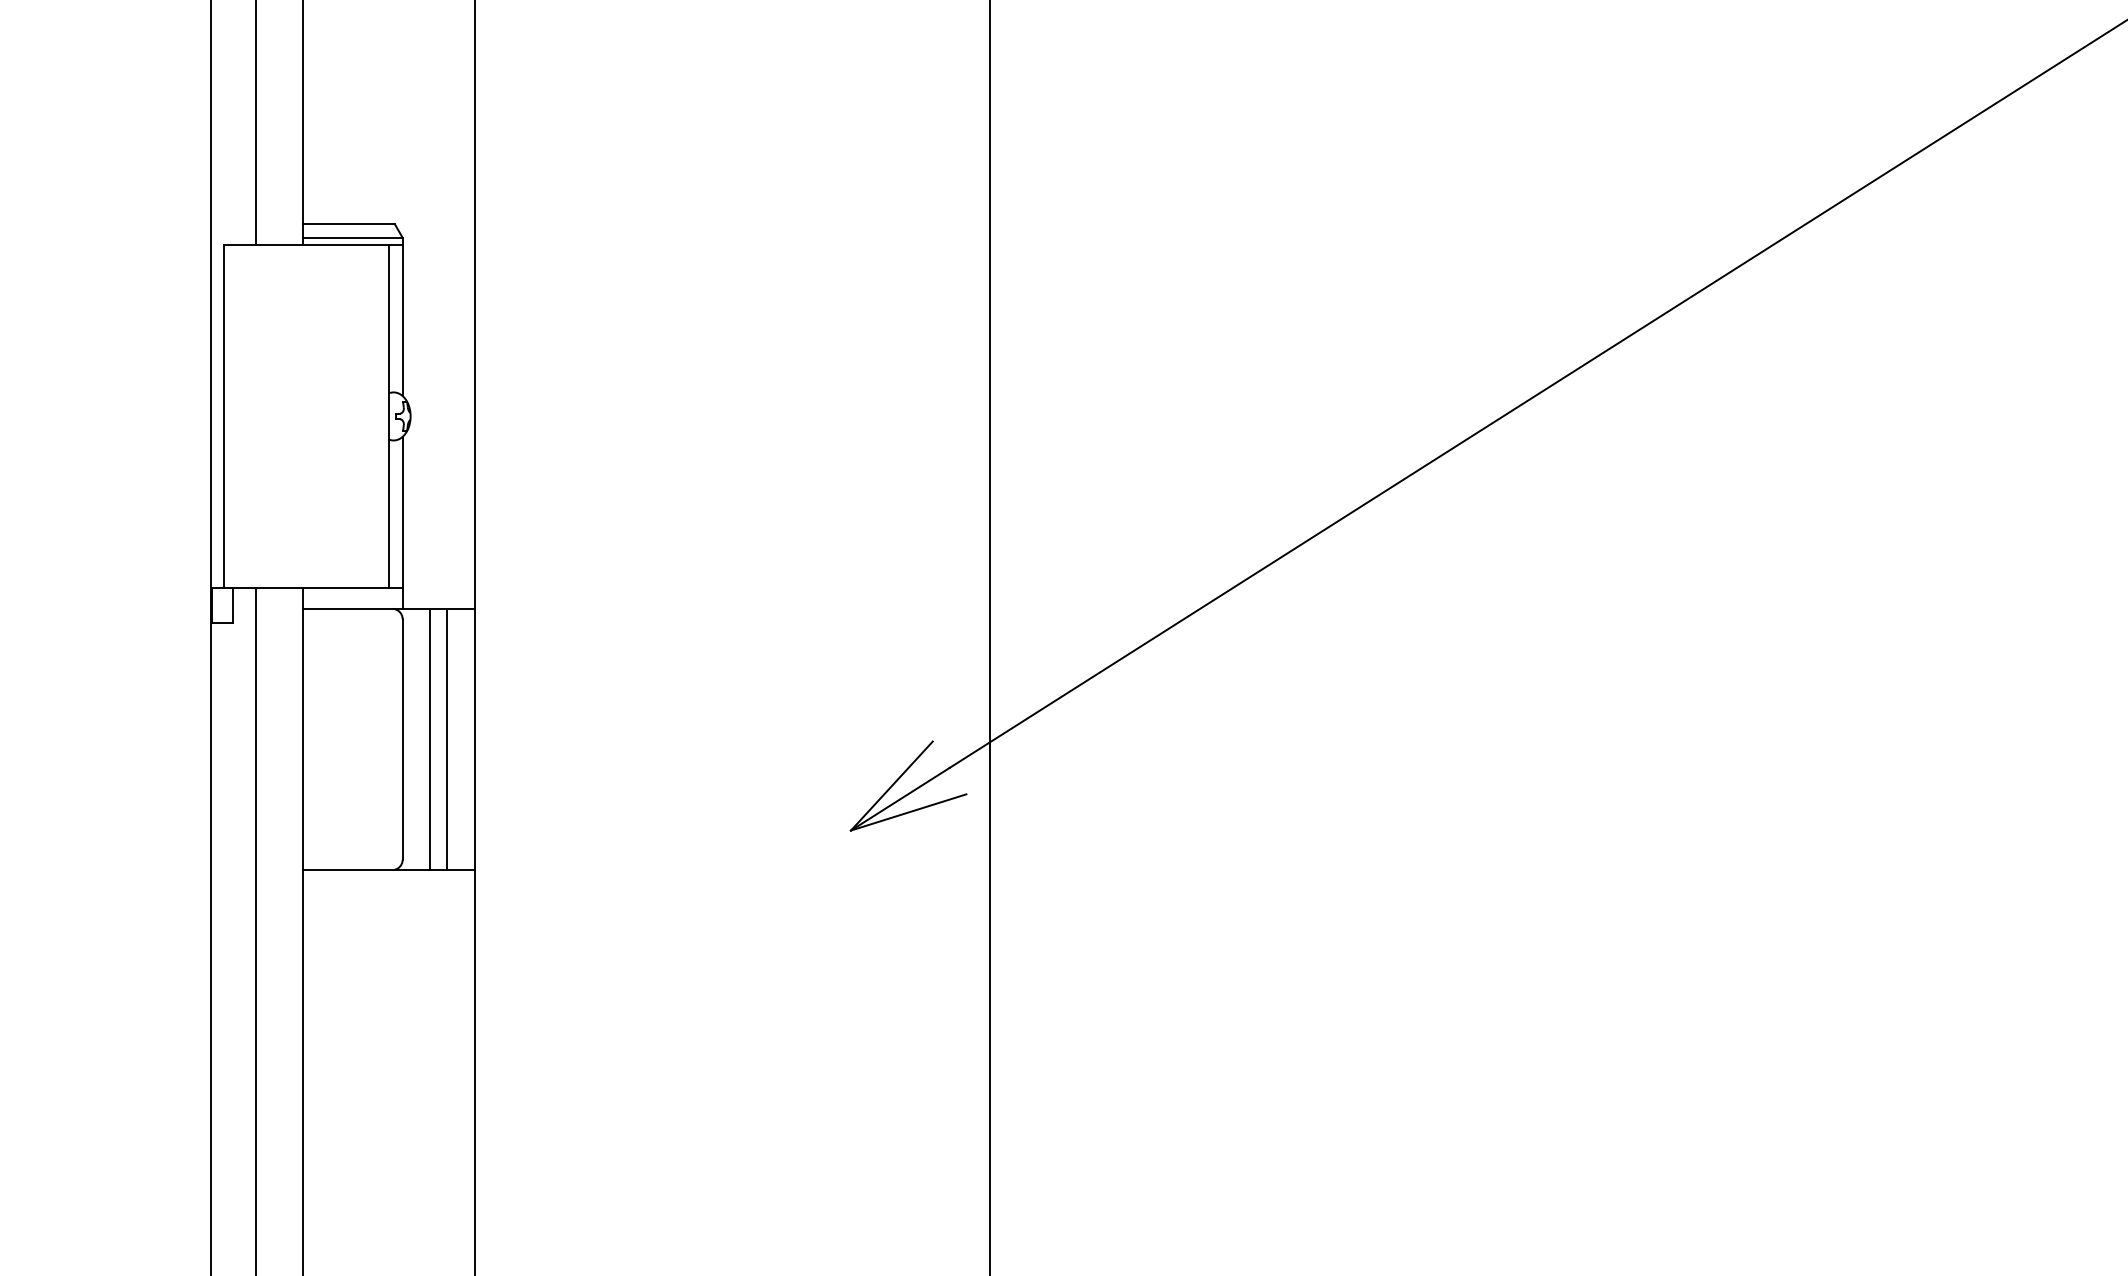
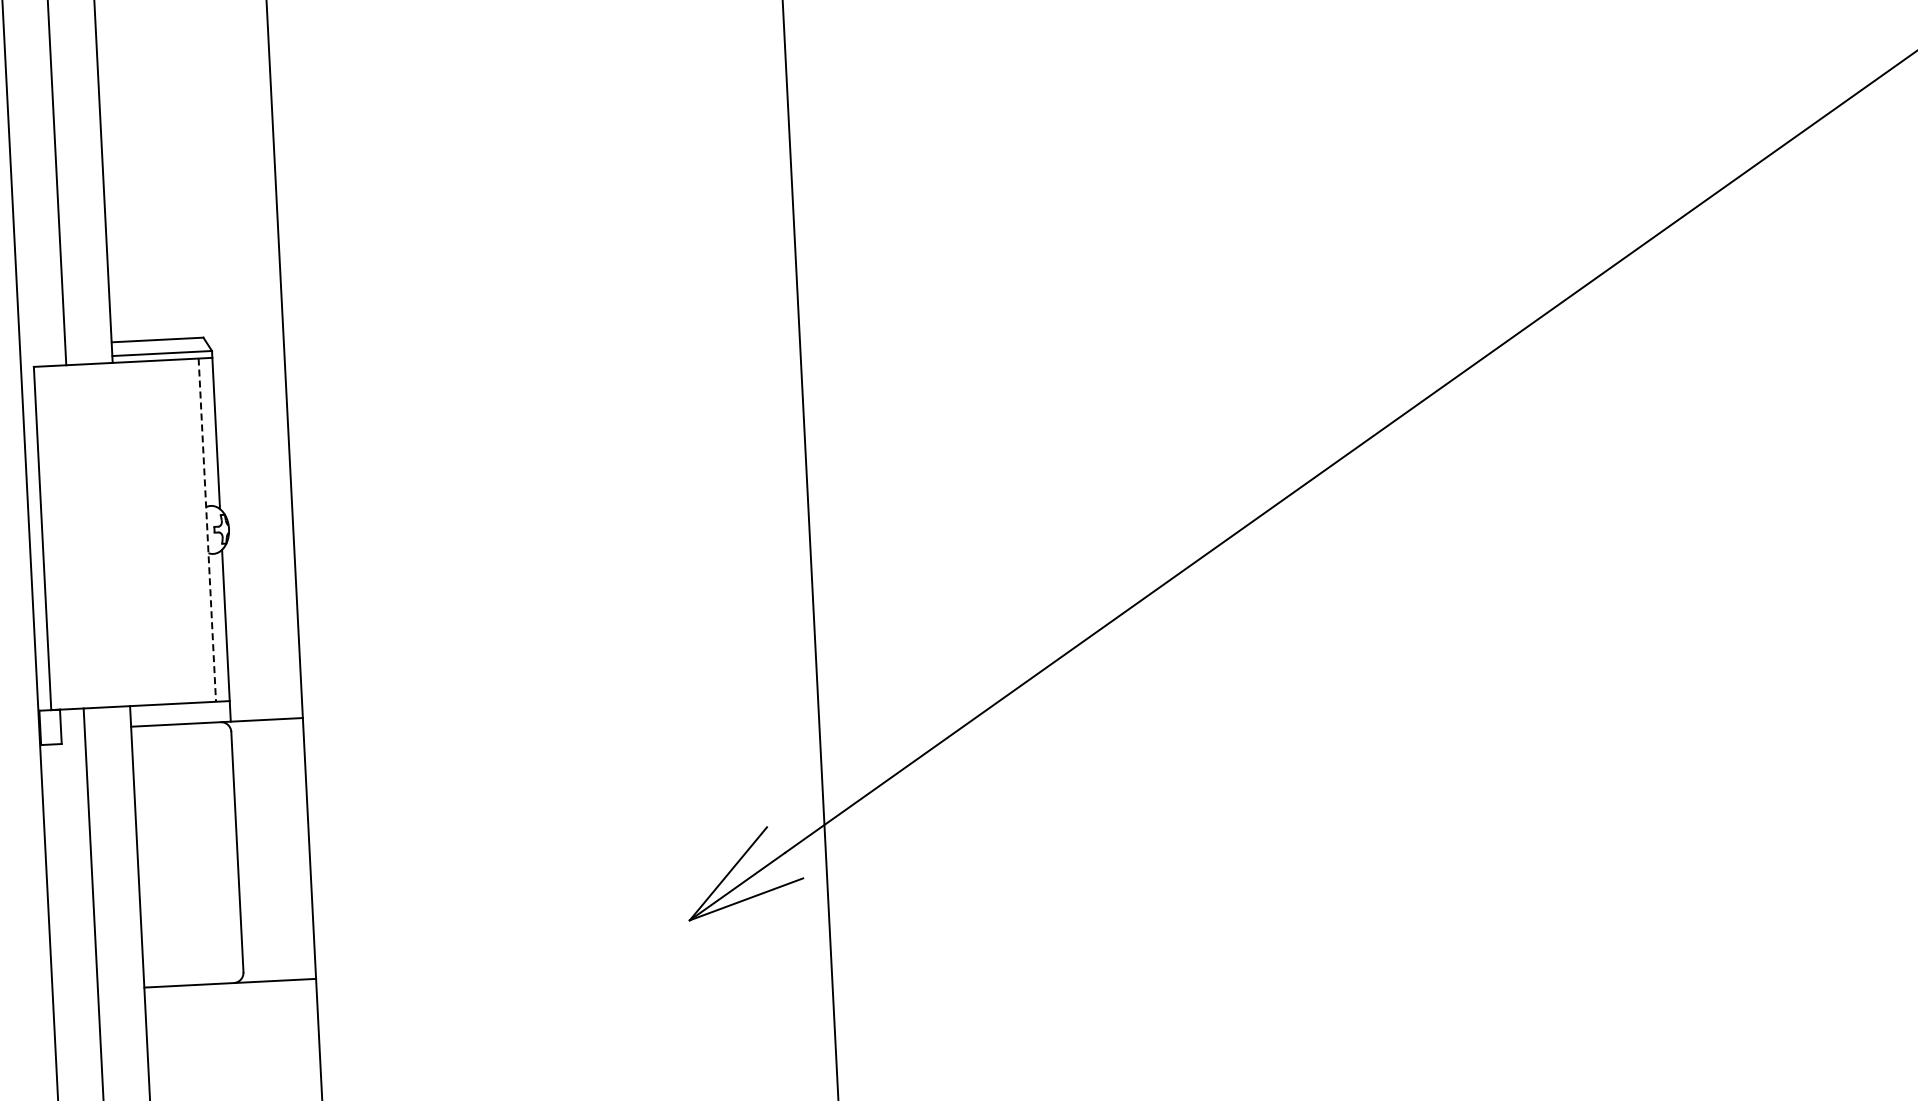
line: (388, 416) -> (206, 530), solid -> dashed
line: (430, 739) -> (265, 850), removed
line: (447, 739) -> (282, 849), removed

